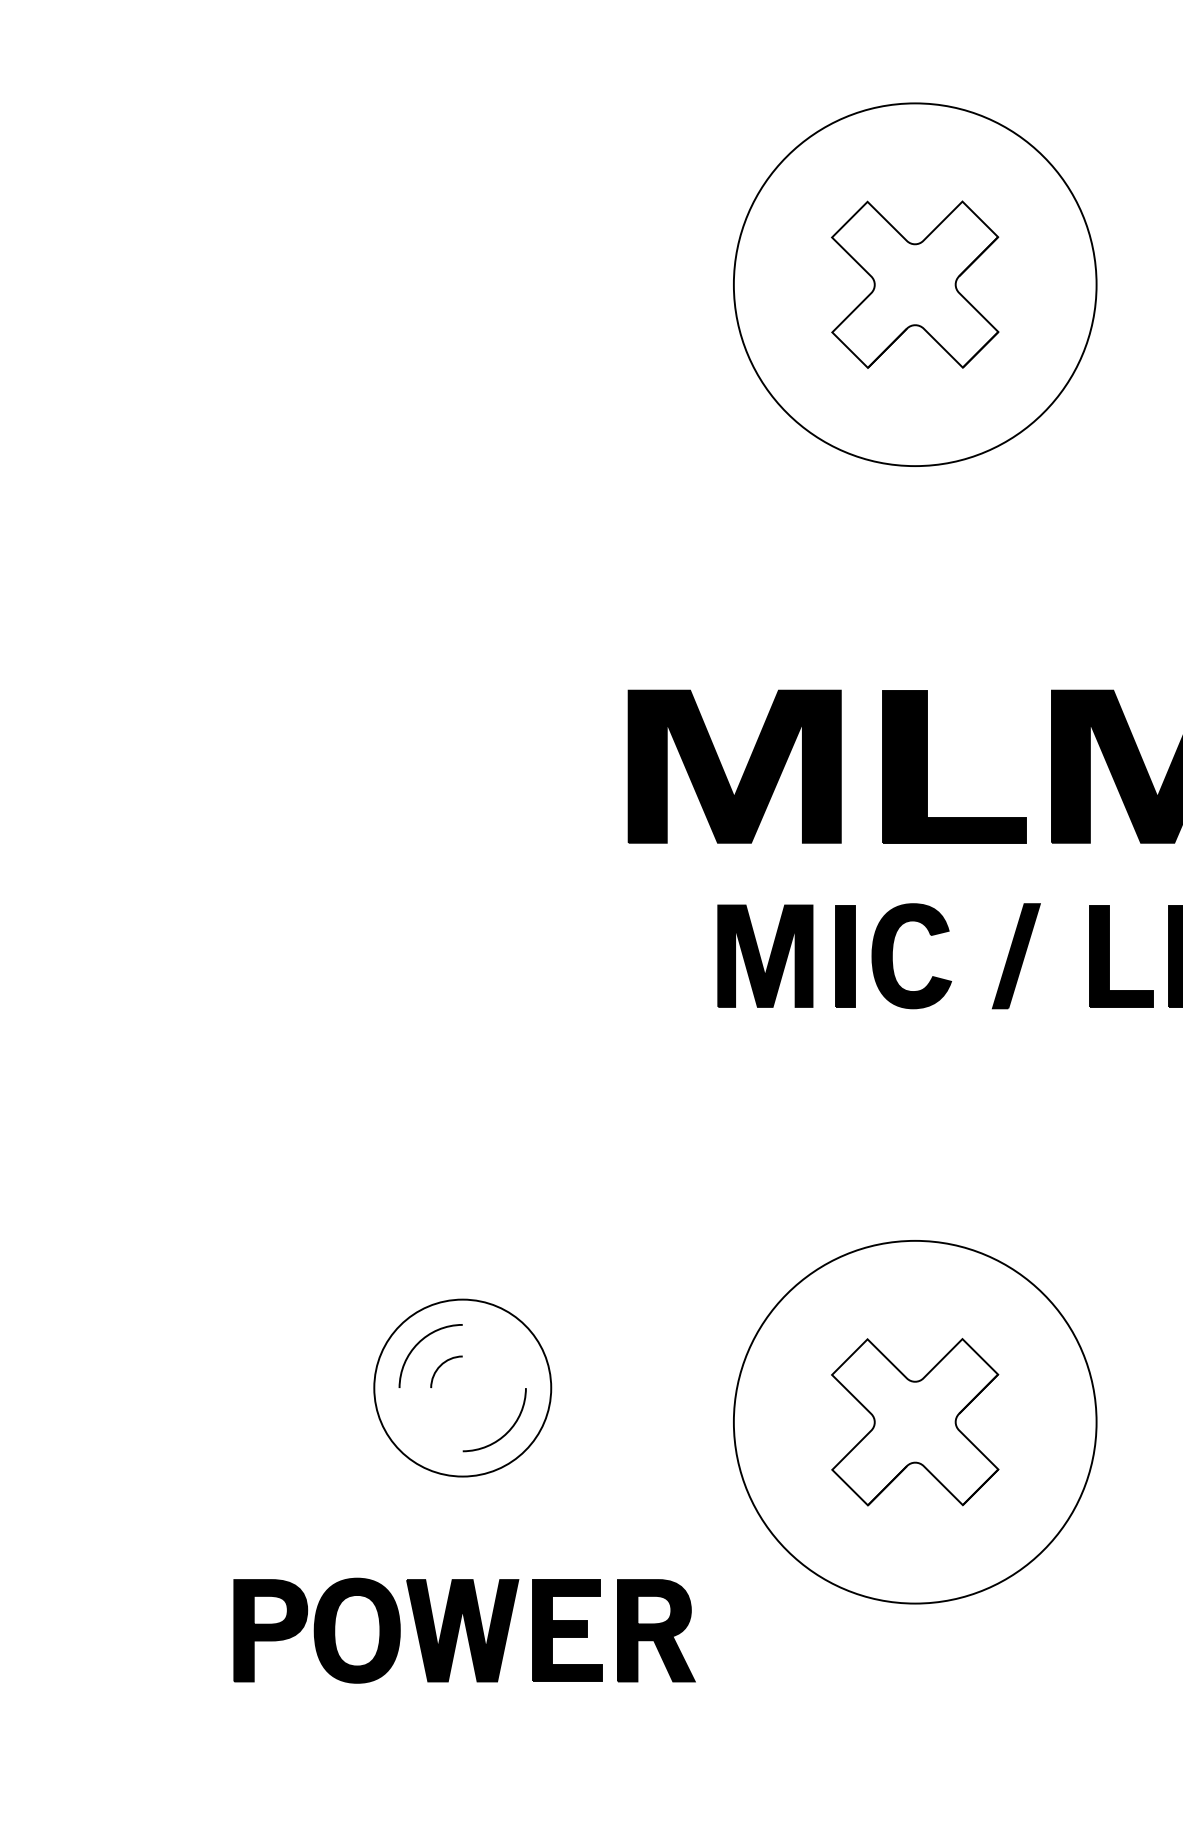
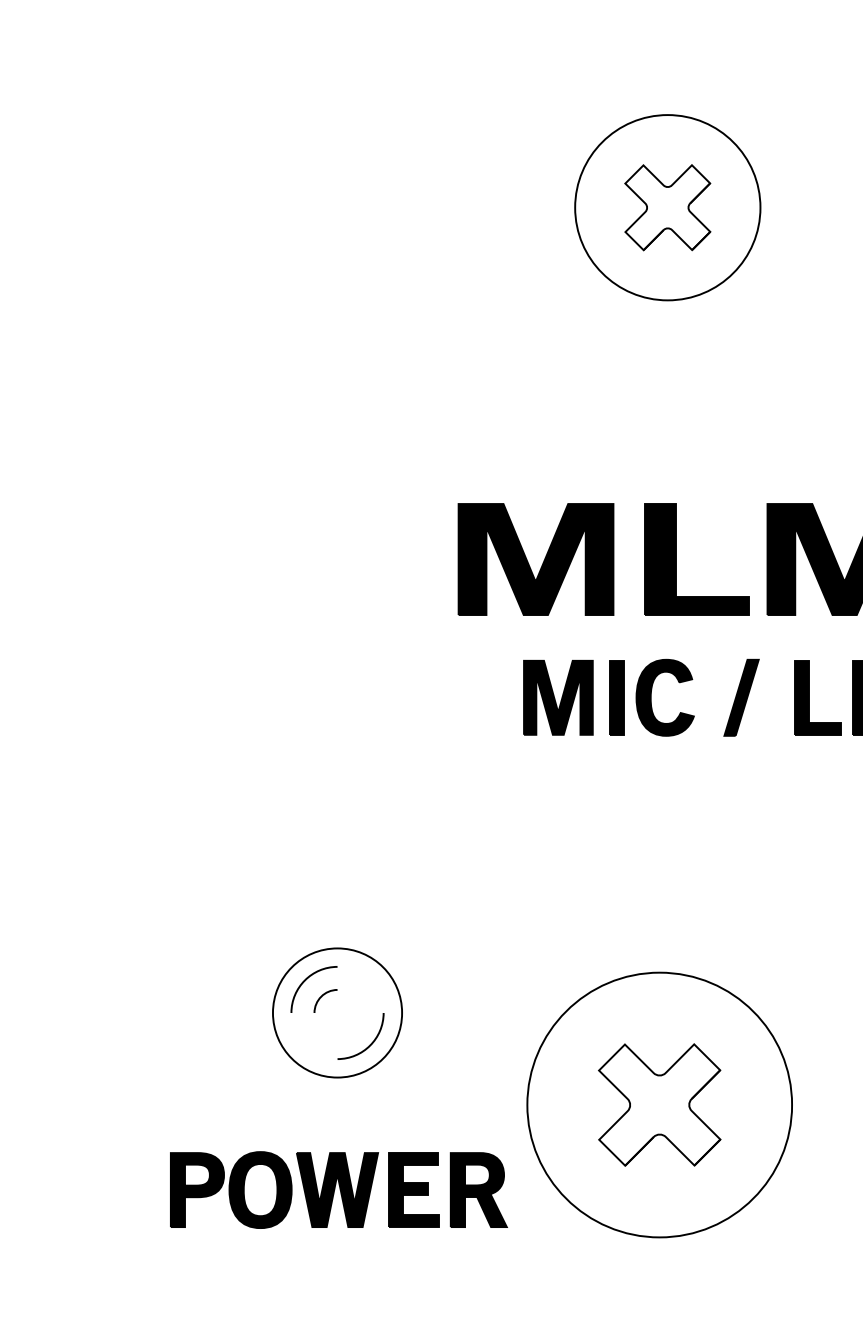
part: (915, 284) -> (667, 207), size x0.7
part: (915, 1422) -> (659, 1105), moved

